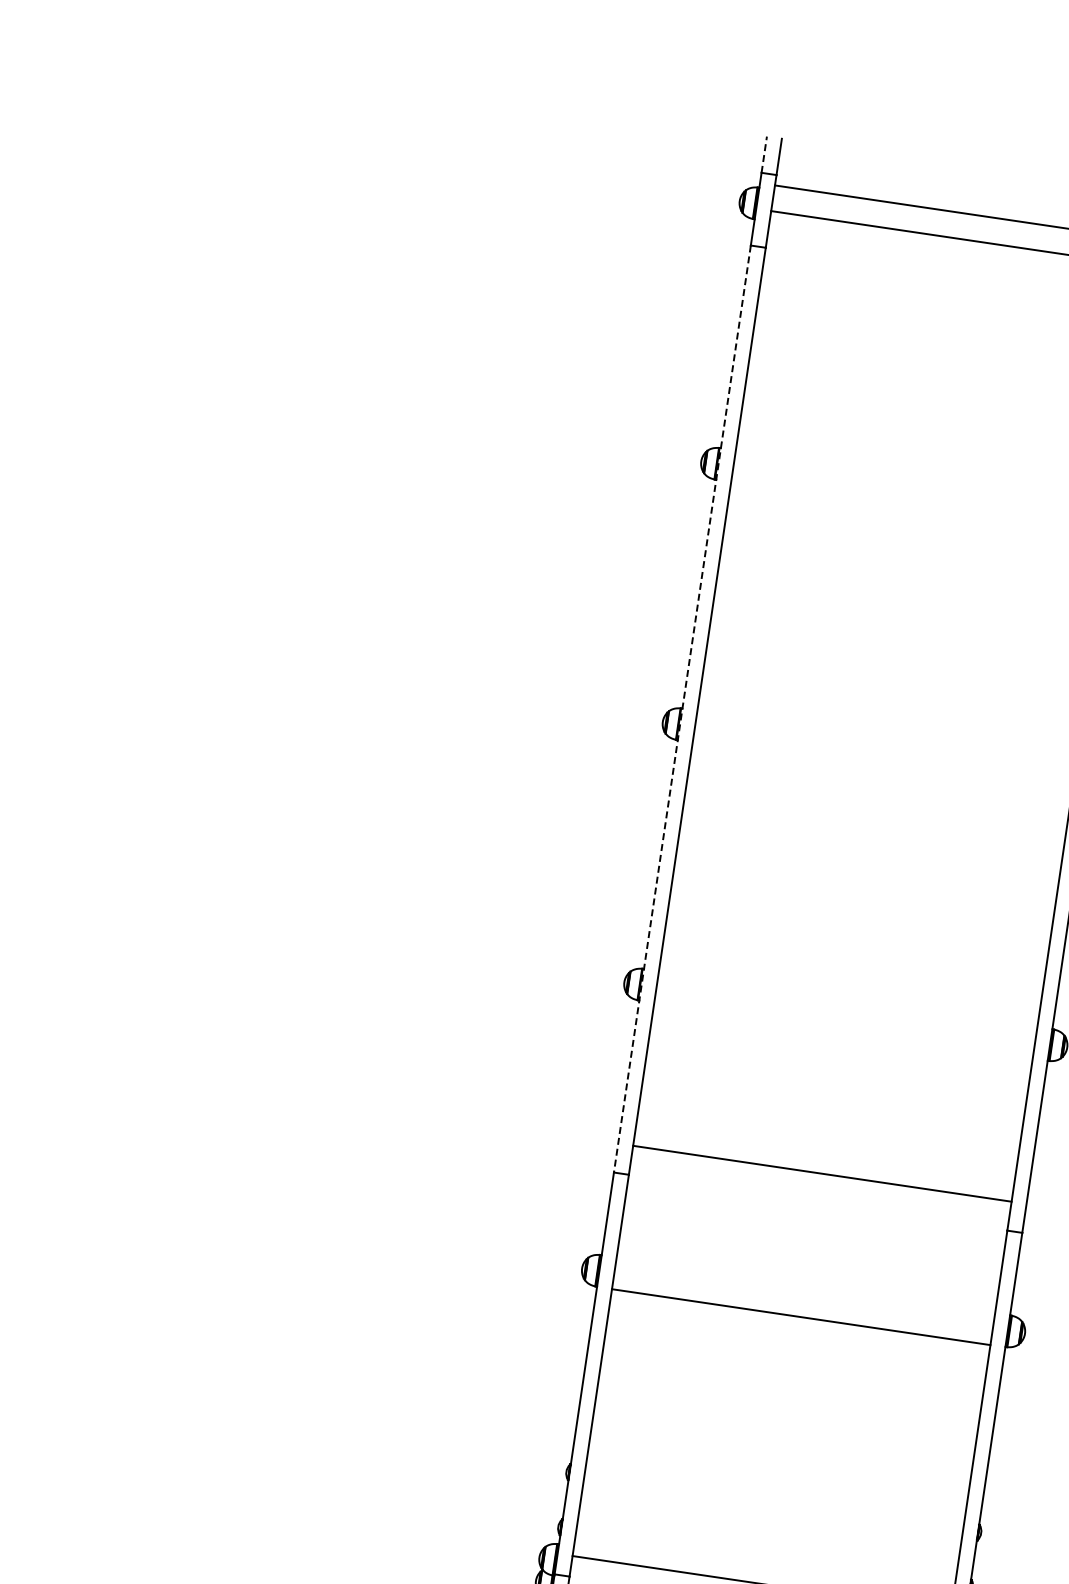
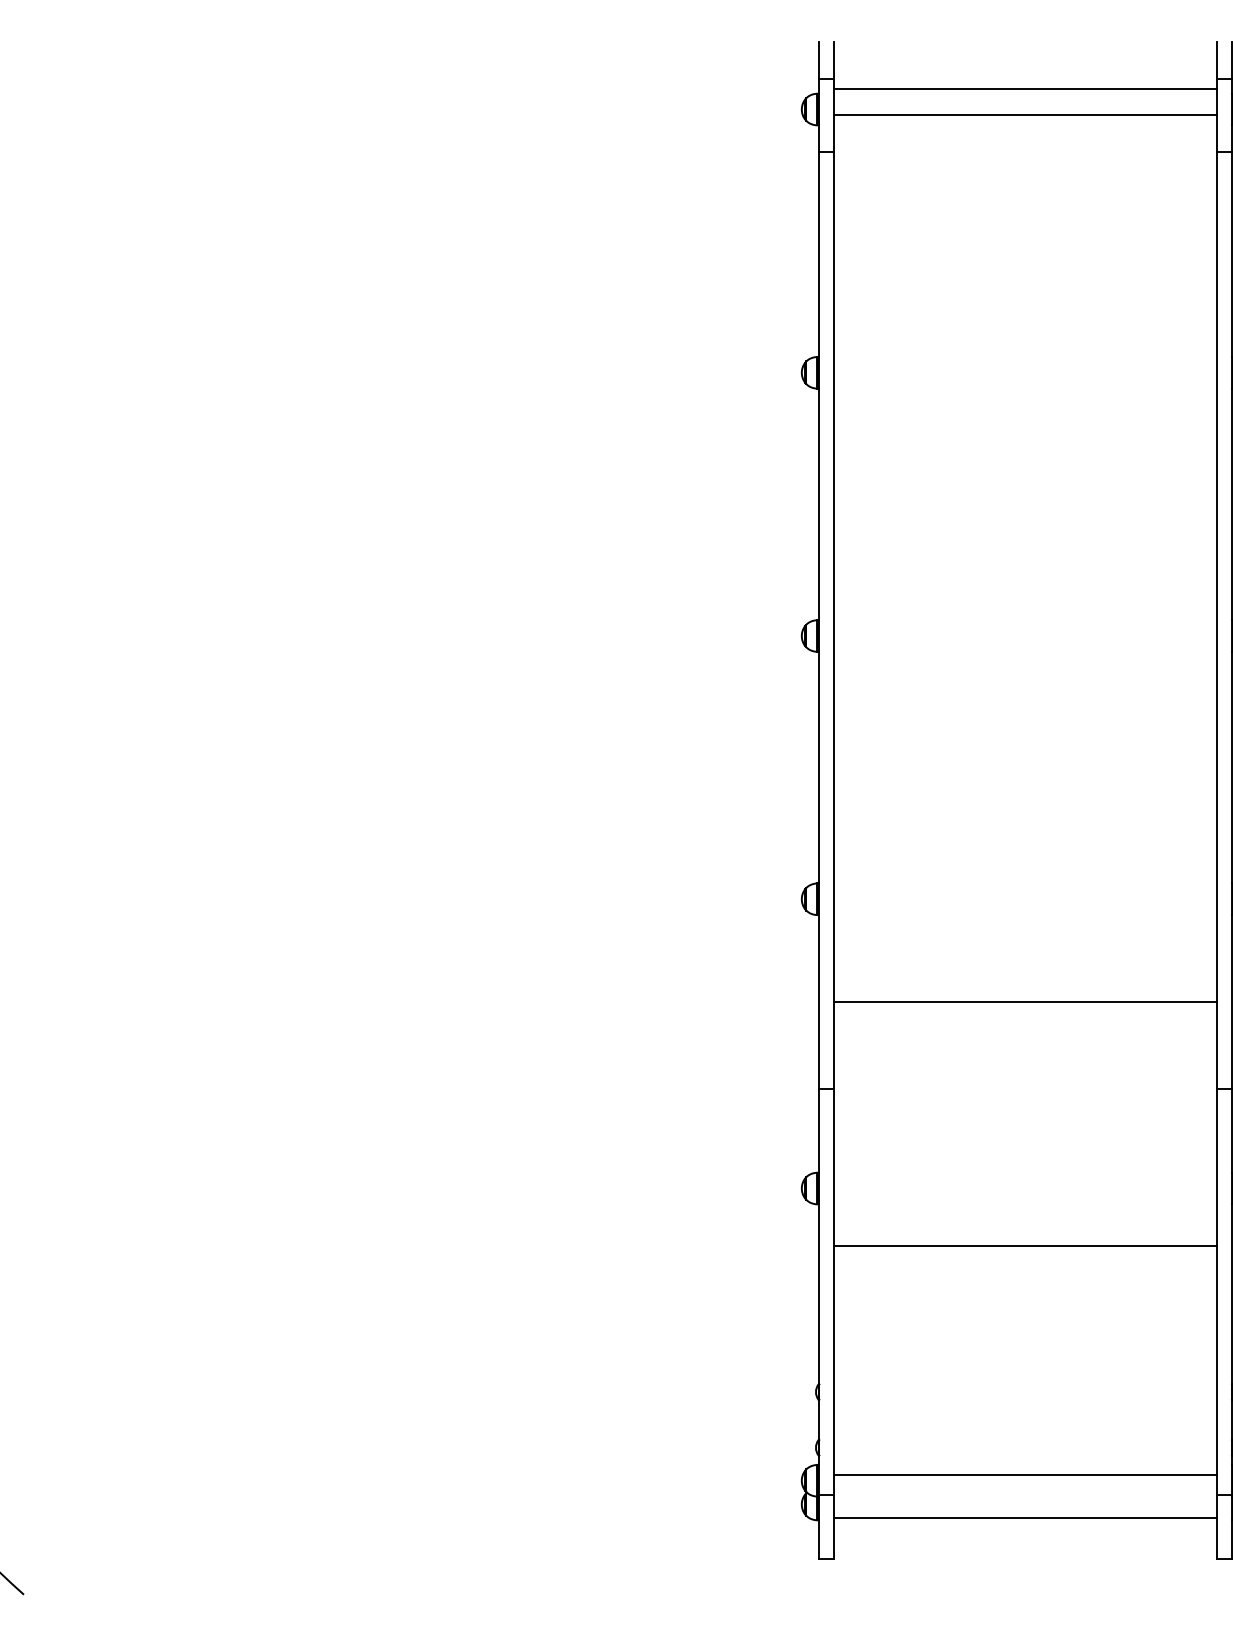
line: (764, 154) -> (819, 59), dashed -> solid
line: (682, 709) -> (819, 620), dashed -> solid
line: (822, 1173) -> (1025, 1001), moved
line: (801, 1316) -> (1025, 1245), moved

